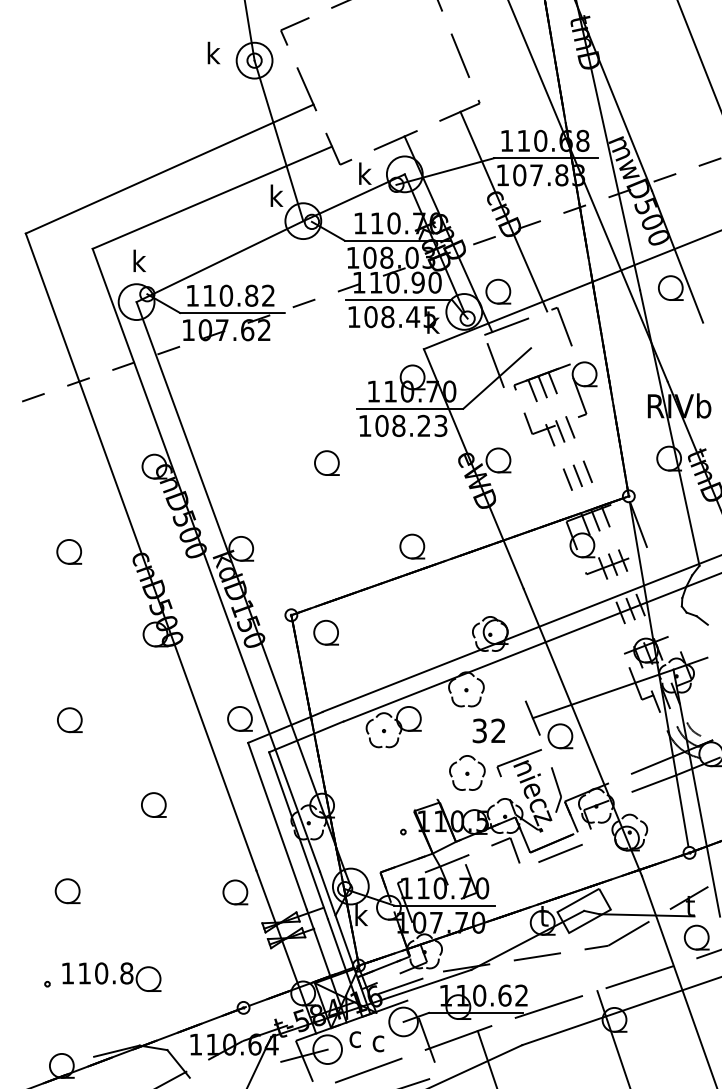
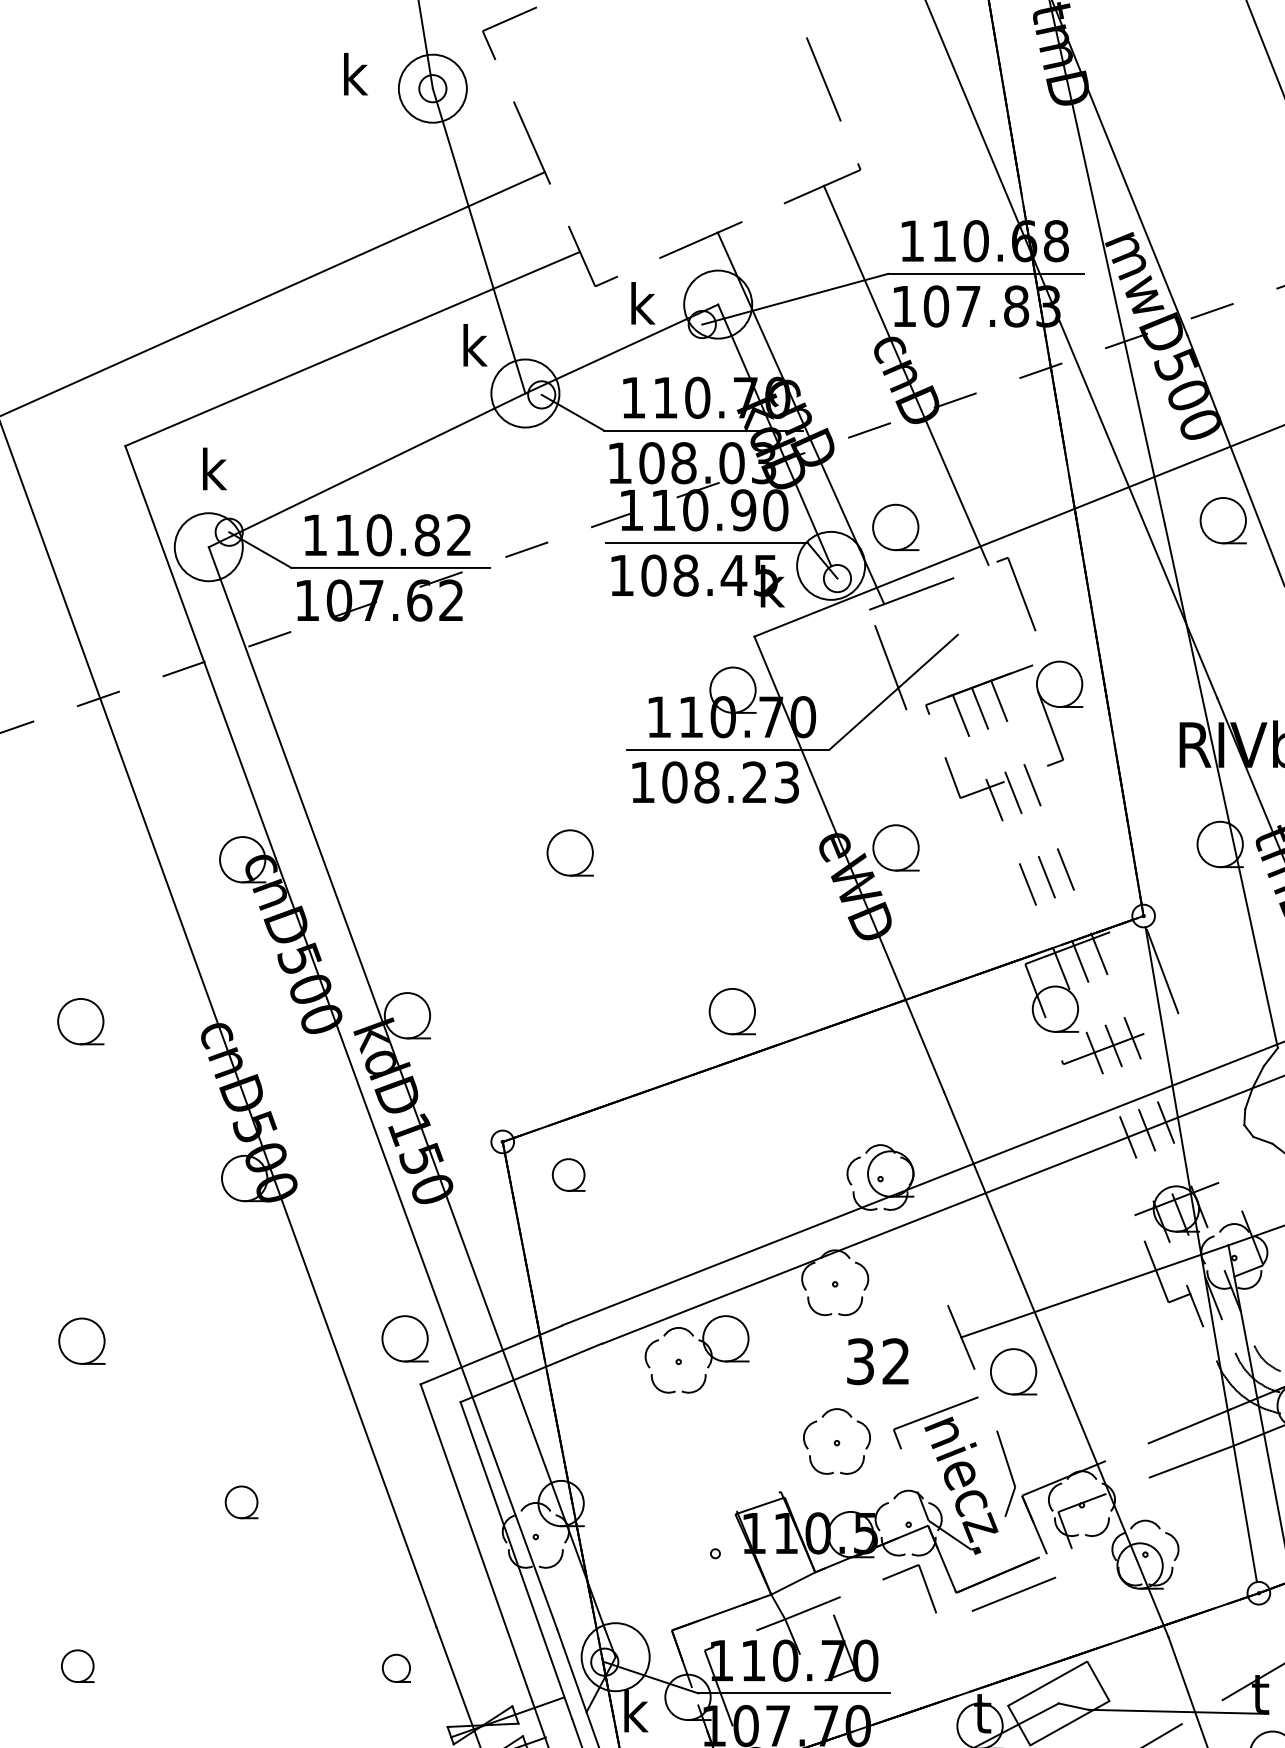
part: (325, 632) -> (567, 1174), size x0.7
part: (153, 804) -> (240, 1501), size x0.7
part: (67, 891) -> (77, 1666), size x0.7
part: (235, 892) -> (396, 1668), size x0.6

